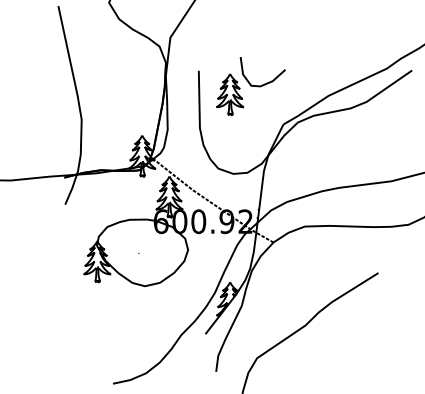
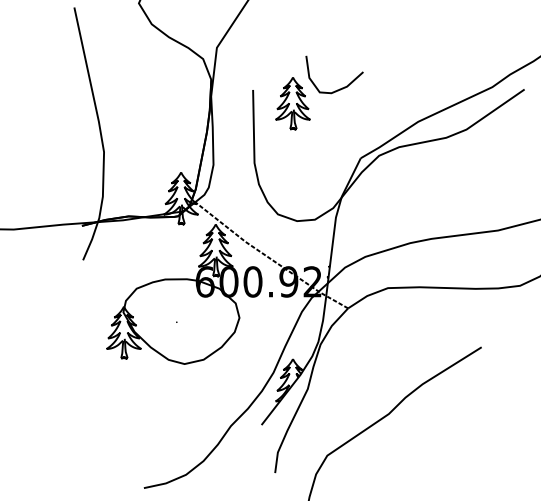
part: (250, 86) -> (318, 93), moved

